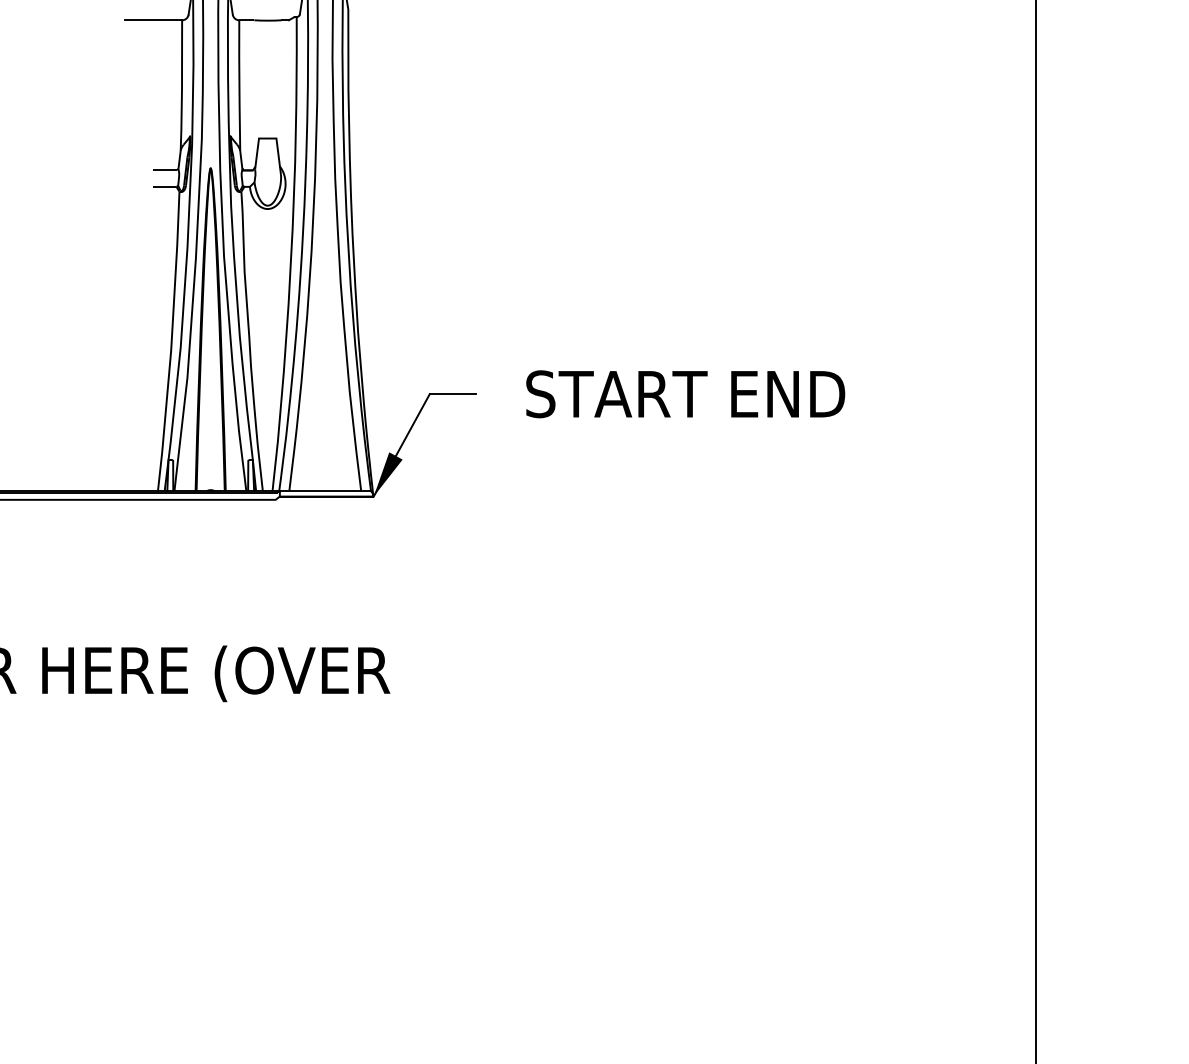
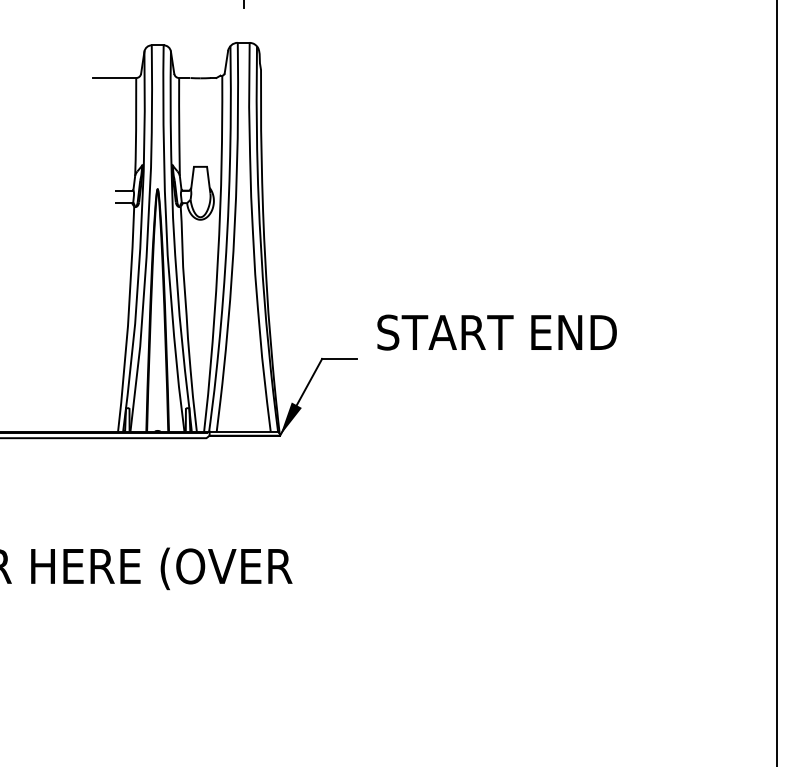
text: (685, 394) -> (496, 332), moved

